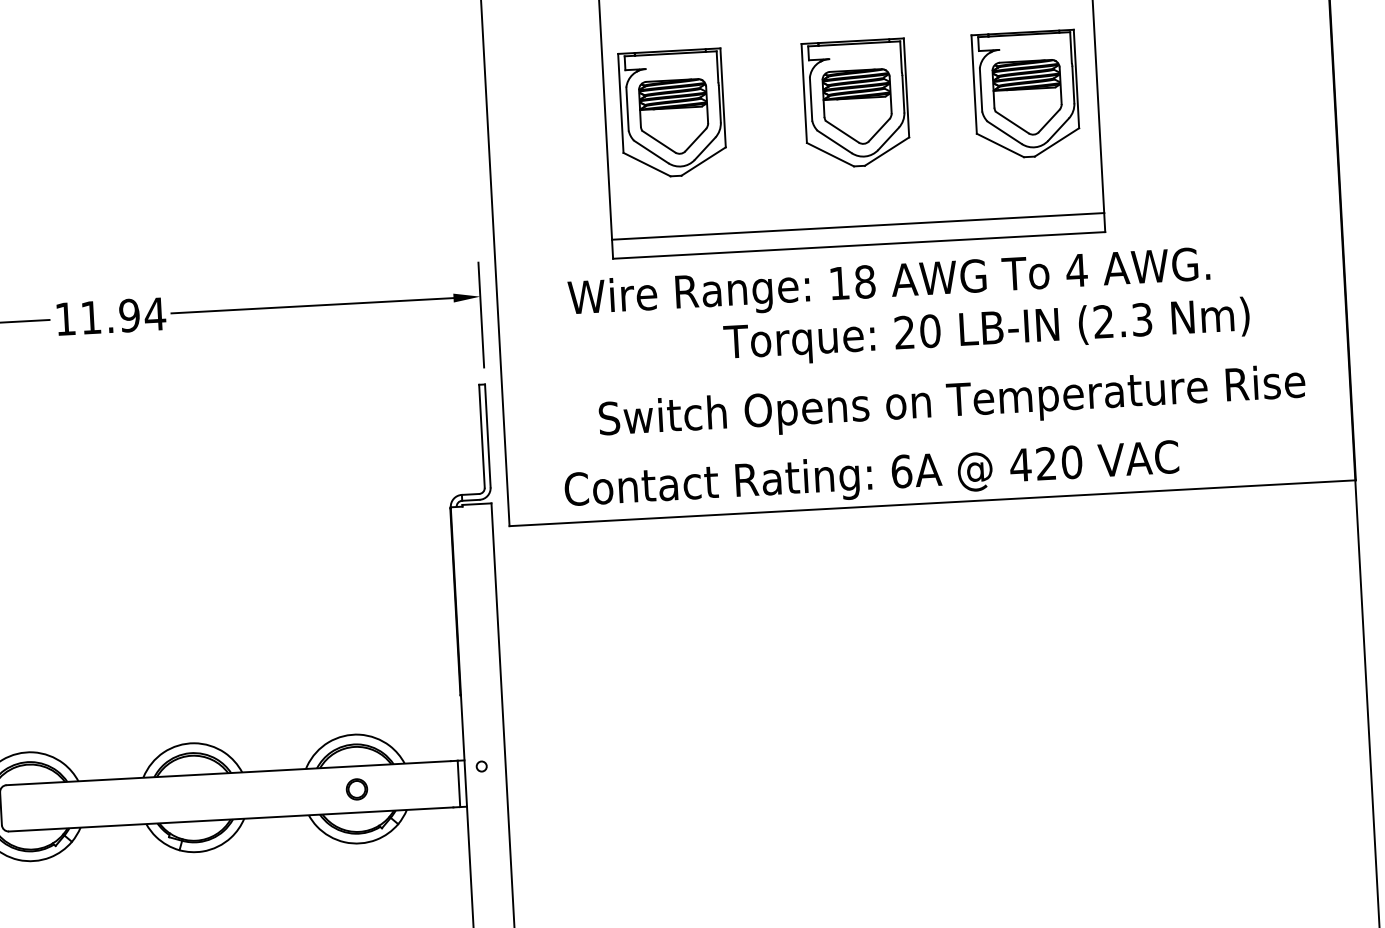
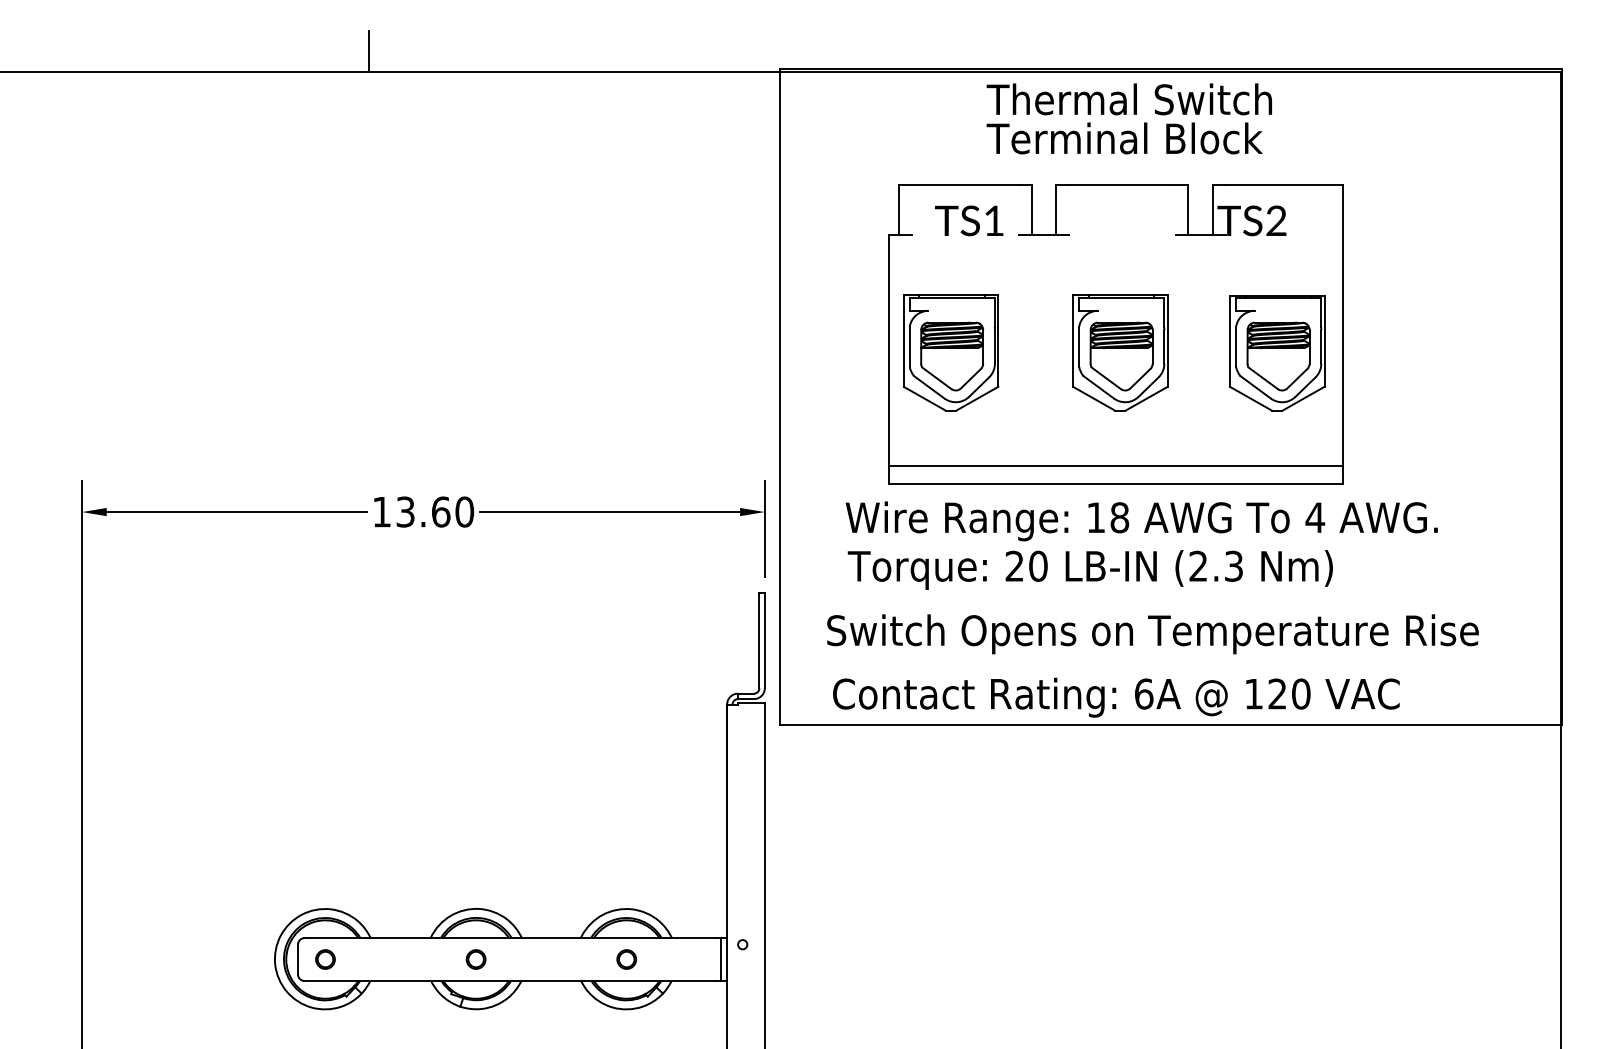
text: (123, 315) -> (435, 511), 11.94 -> 13.60
text: (985, 331) -> (1089, 569), moved
text: (951, 404) -> (1152, 634), moved
text: (1020, 465) -> (1253, 694), 420 -> 120
part: (193, 798) -> (475, 959), added
circle: (30, 807) -> (325, 959), added

